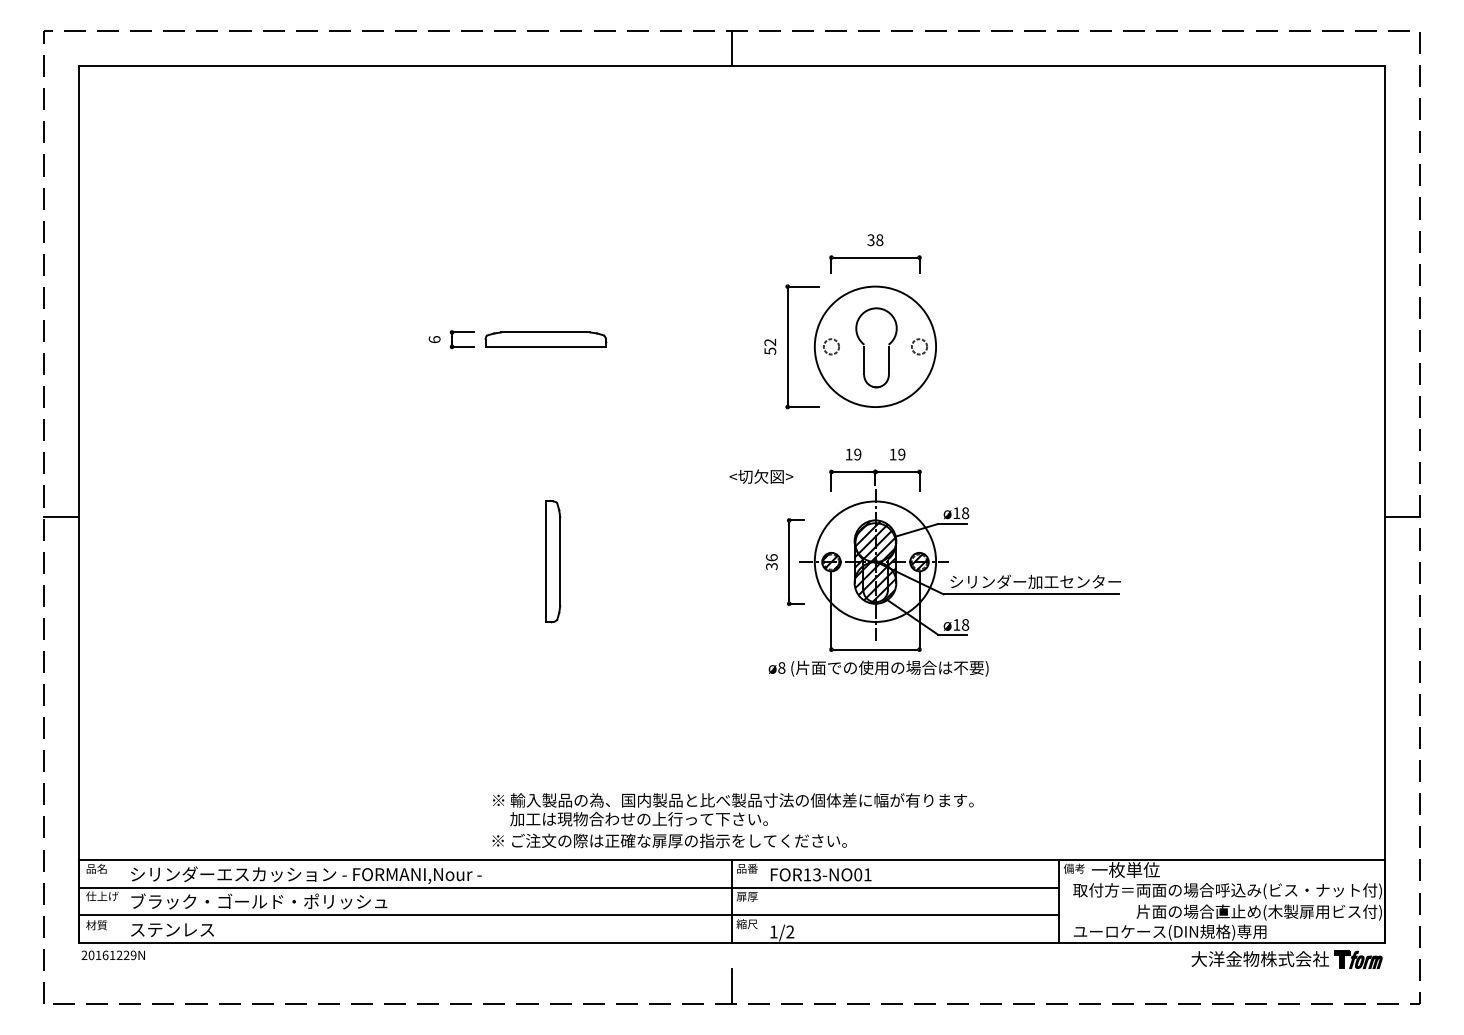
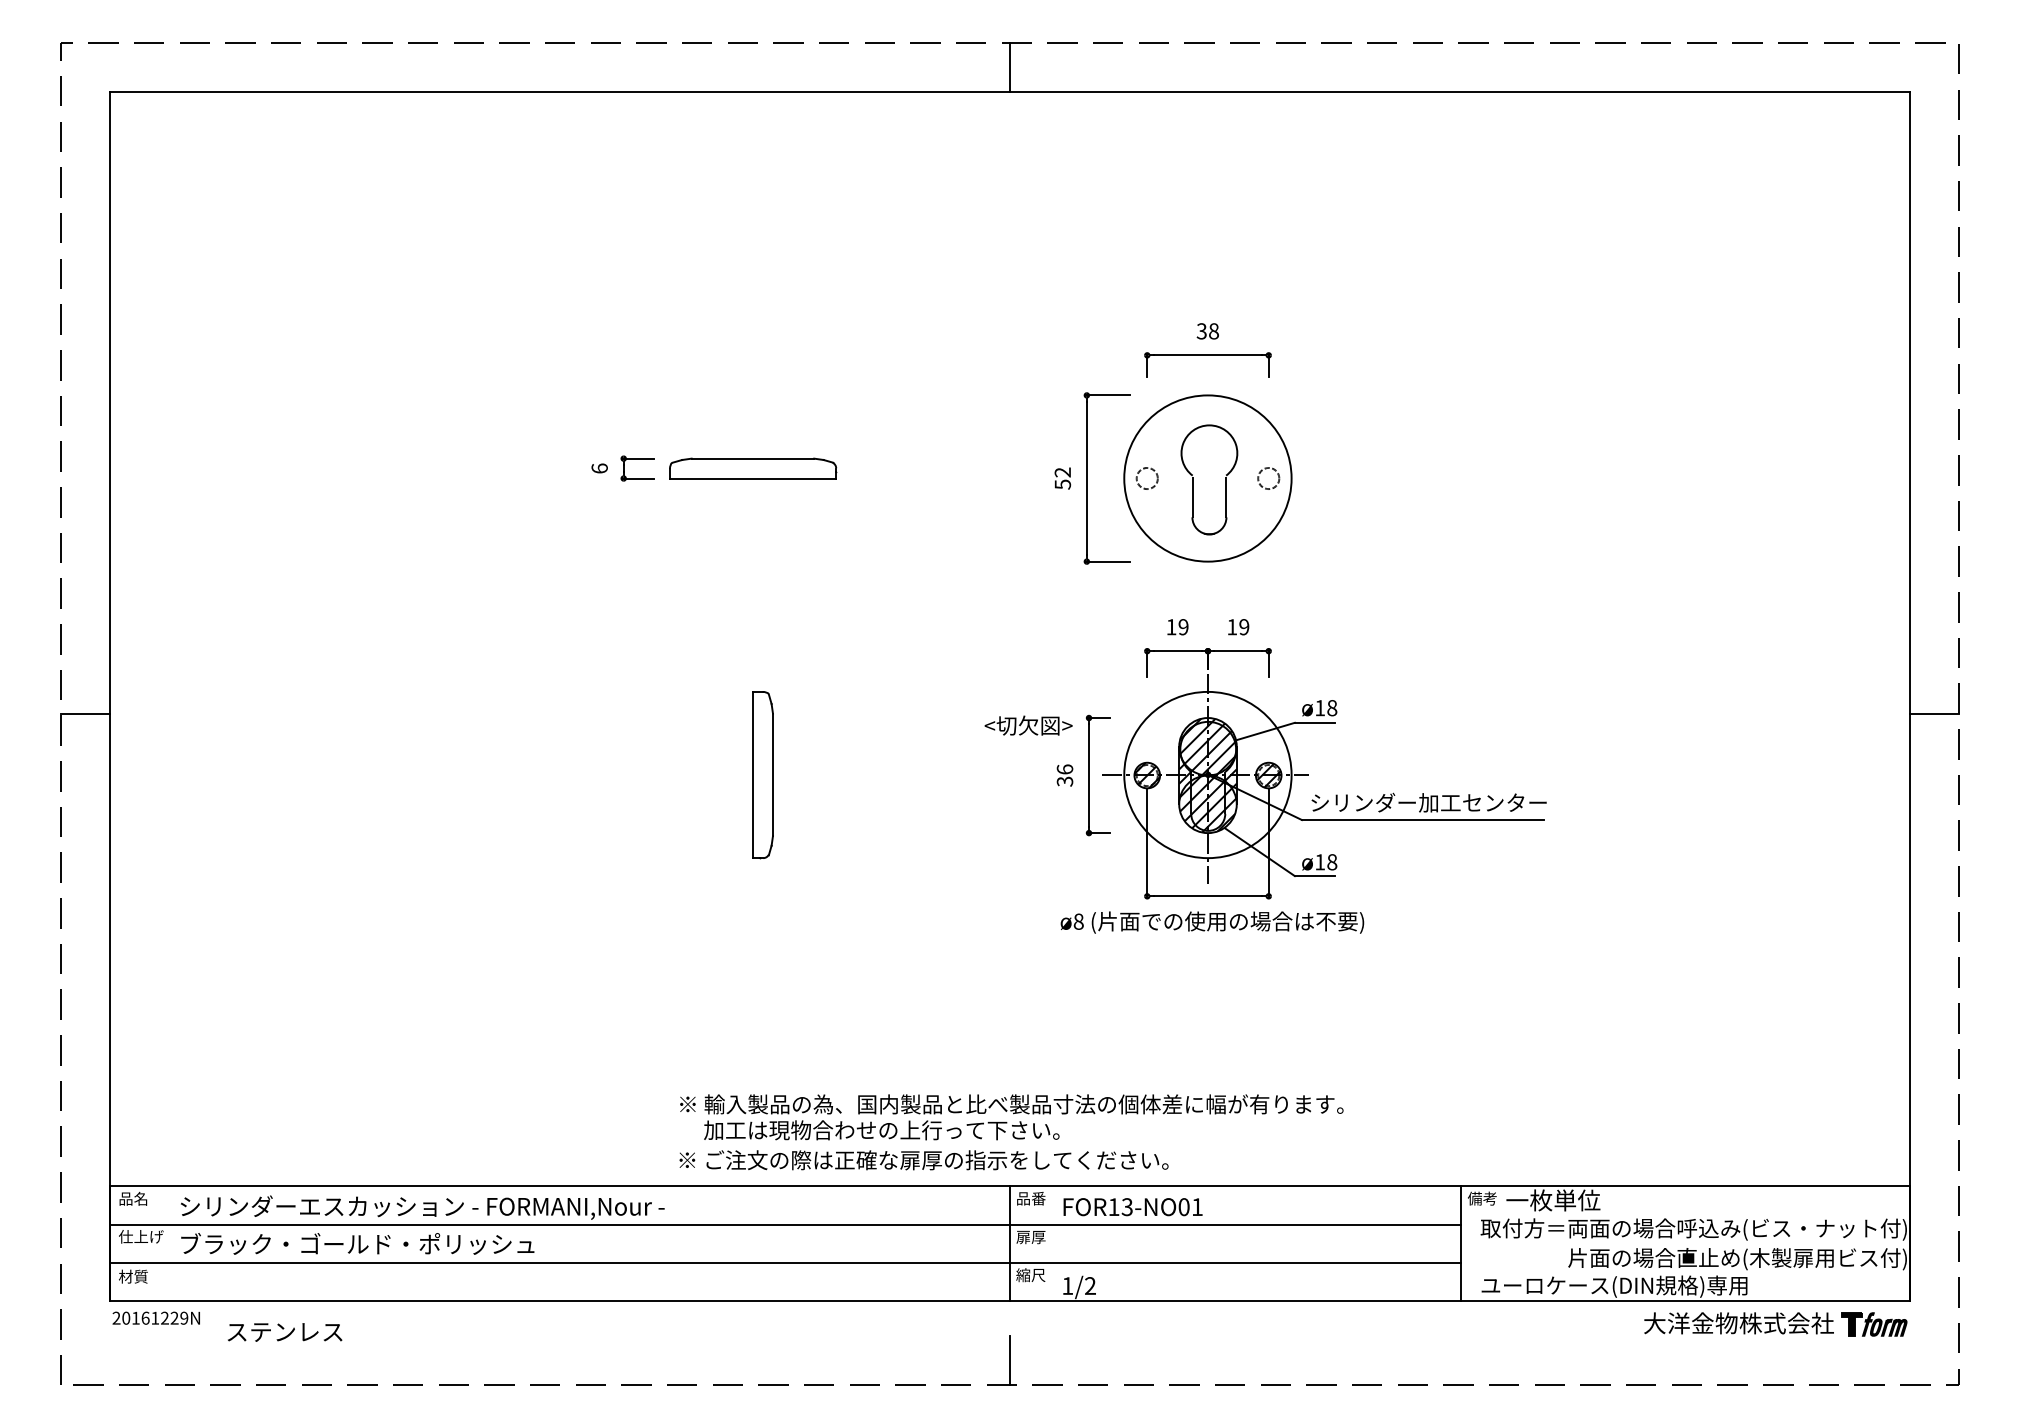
text: (761, 476) -> (1028, 725), moved
text: (172, 930) -> (285, 1332), moved

